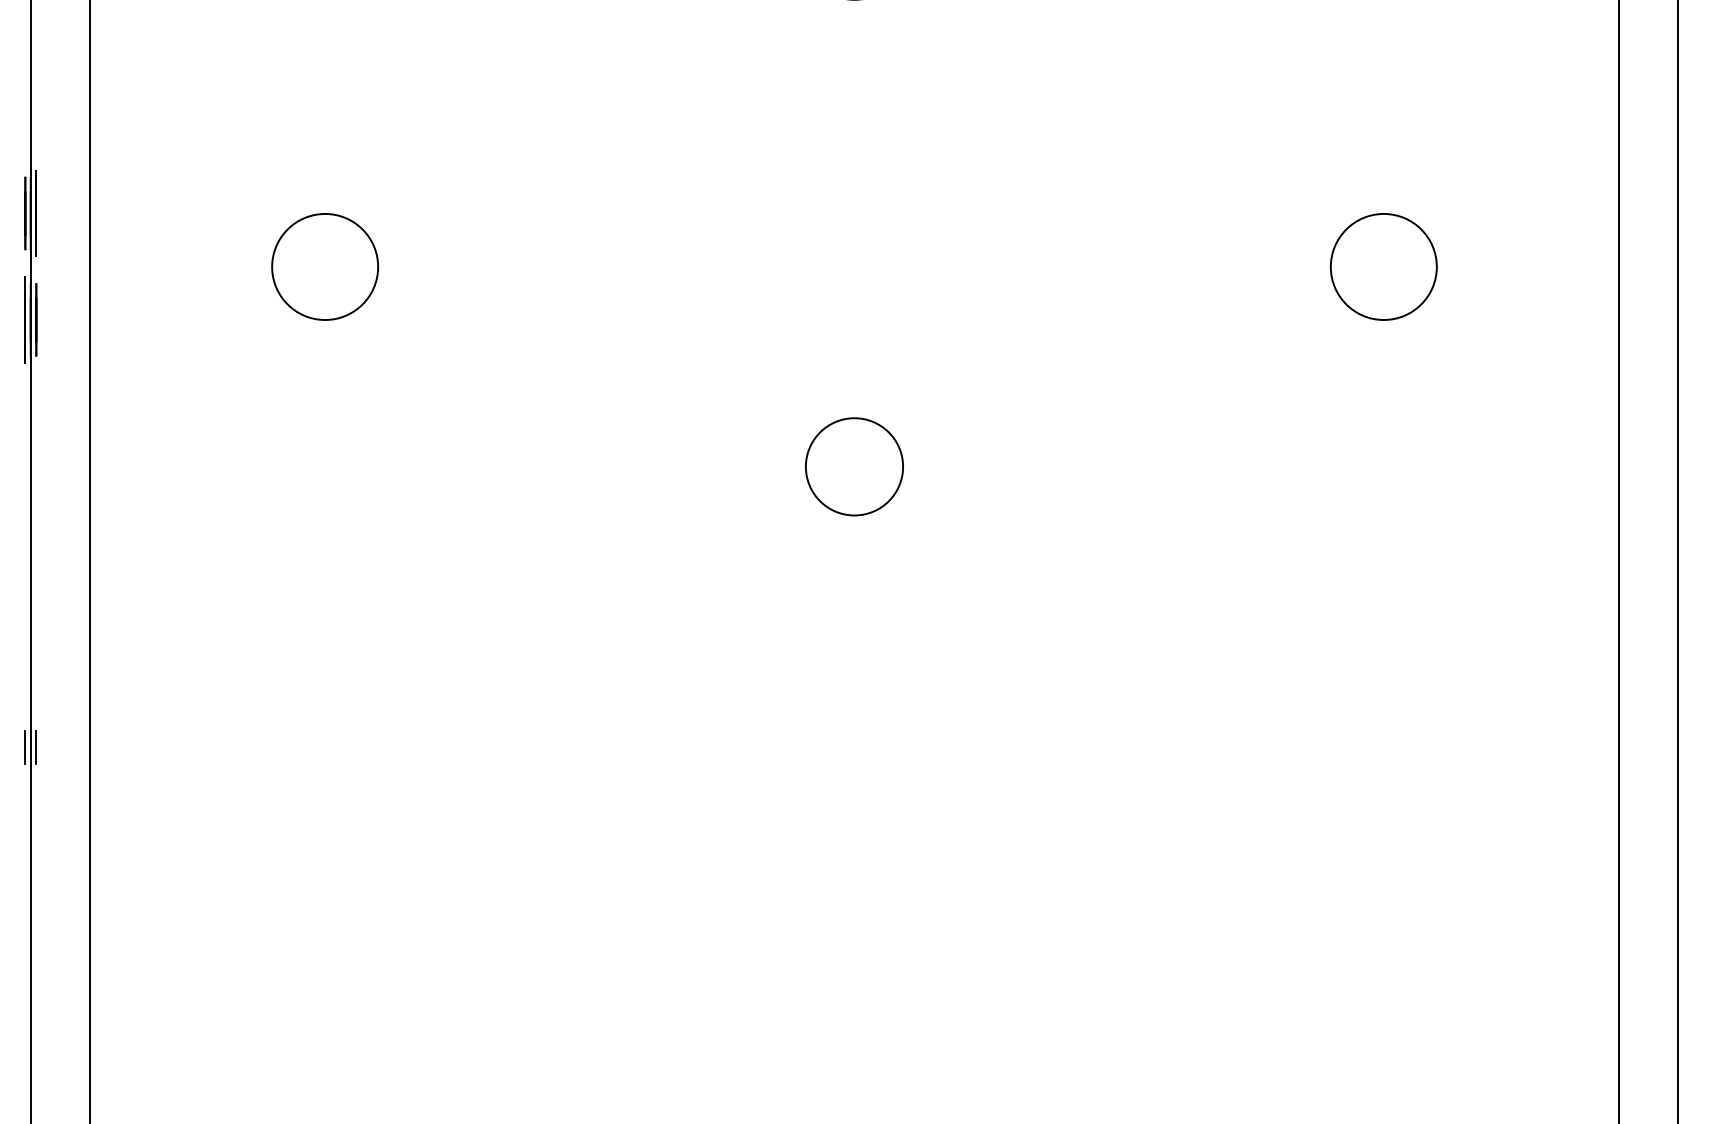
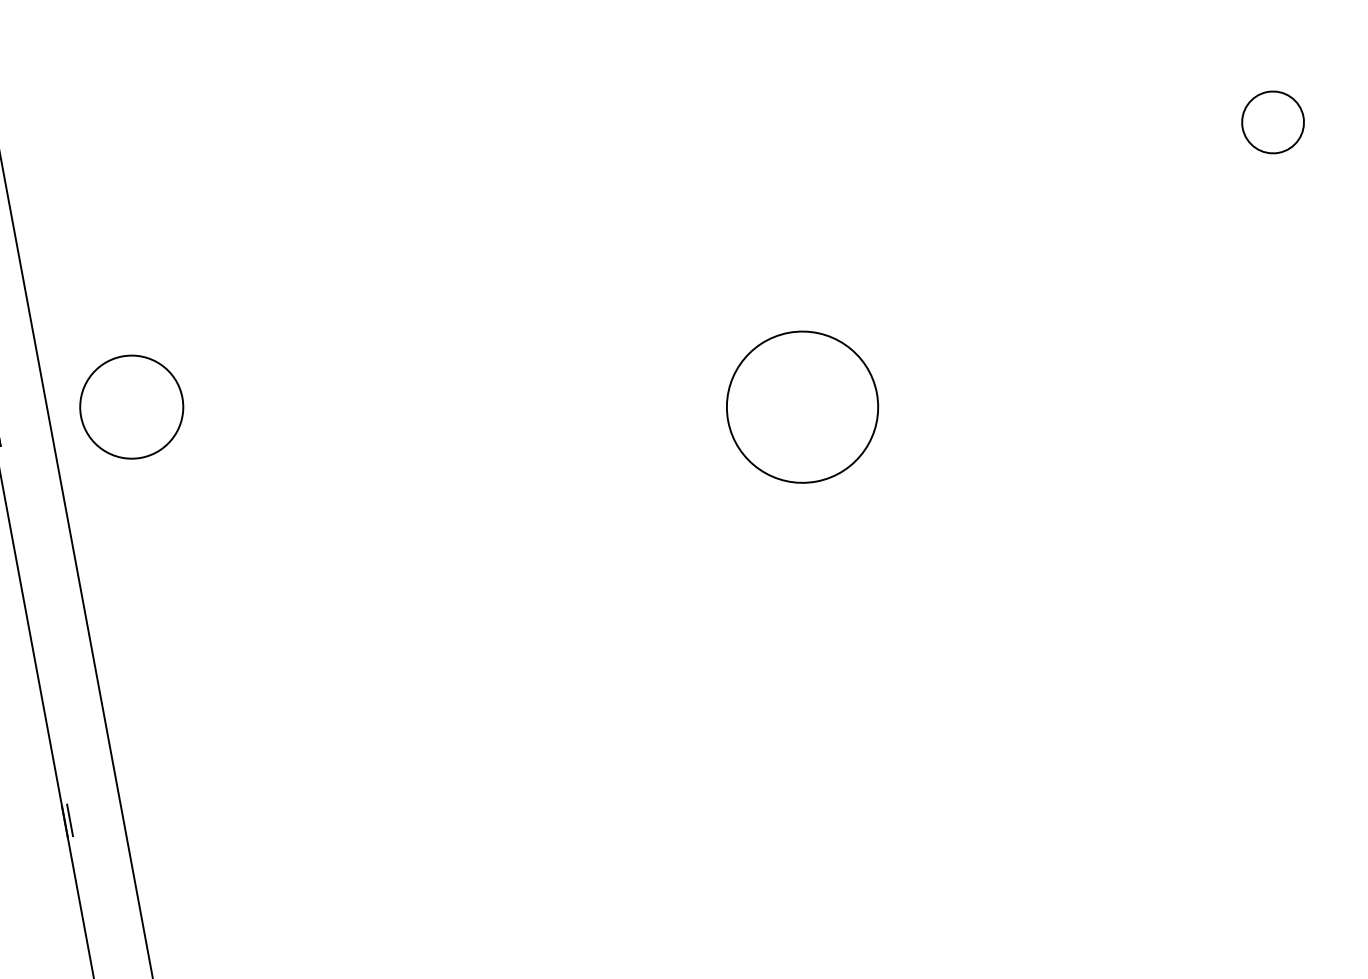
circle: (325, 266) -> (131, 406), moved
circle: (1383, 266) -> (1272, 122), size x0.6
circle: (854, 466) -> (802, 406), size x1.6
line: (25, 746) -> (59, 821), removed

